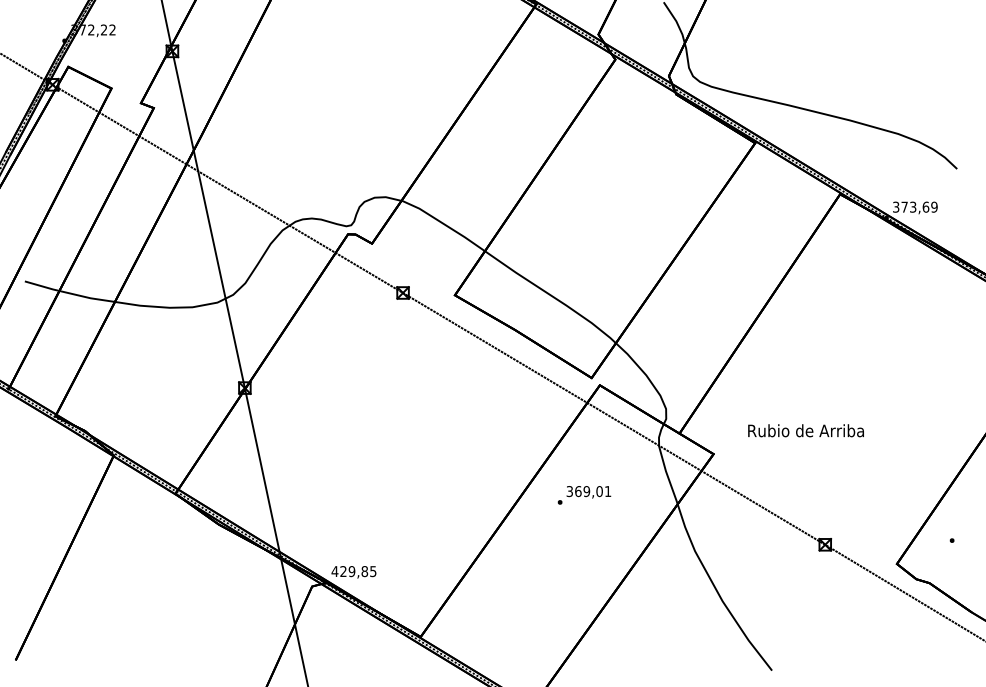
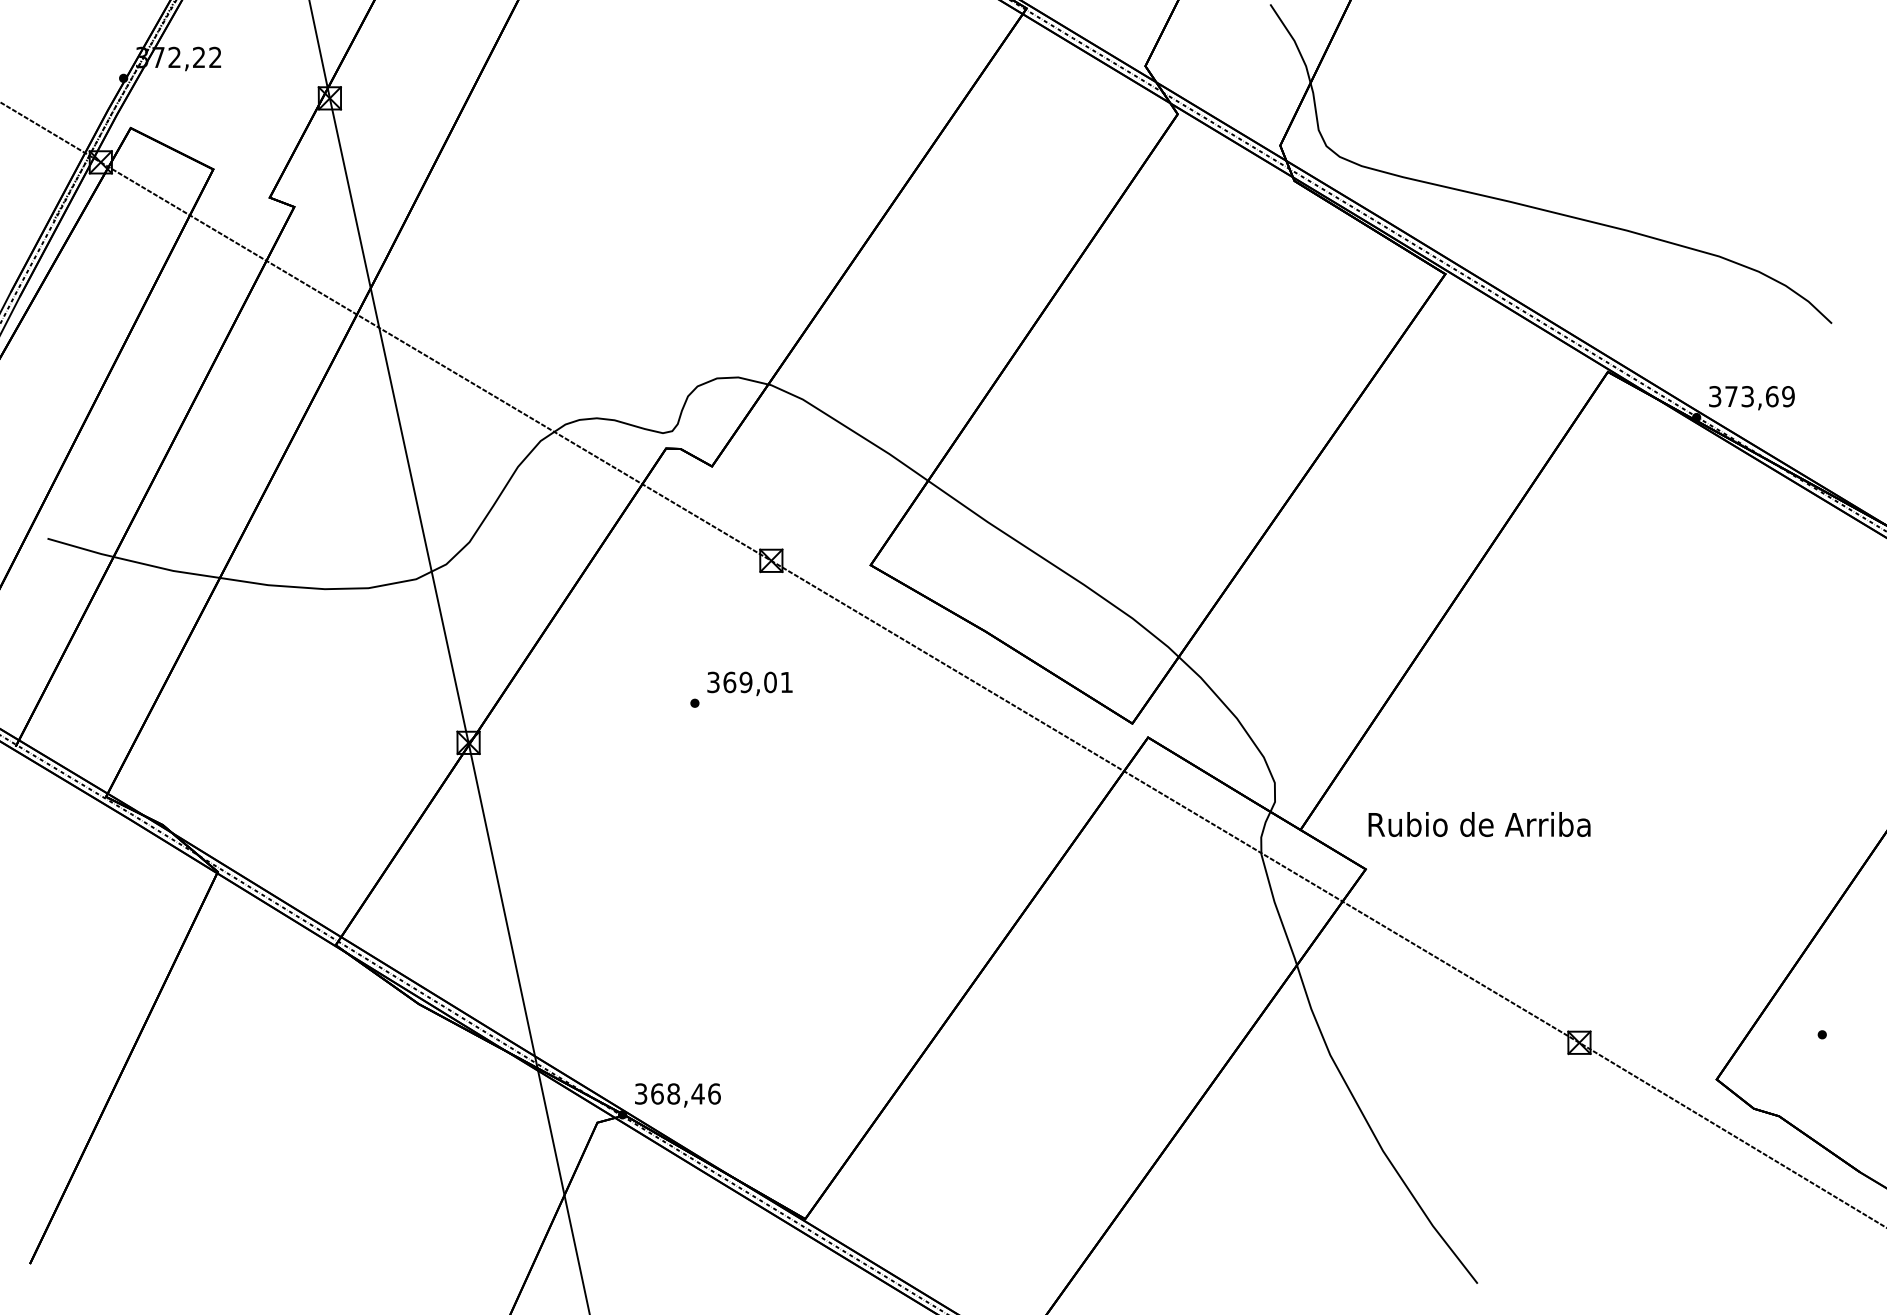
text: (805, 430) -> (1478, 824), moved
text: (584, 495) -> (741, 690), moved
text: (353, 571) -> (676, 1093), 429,85 -> 368,46

